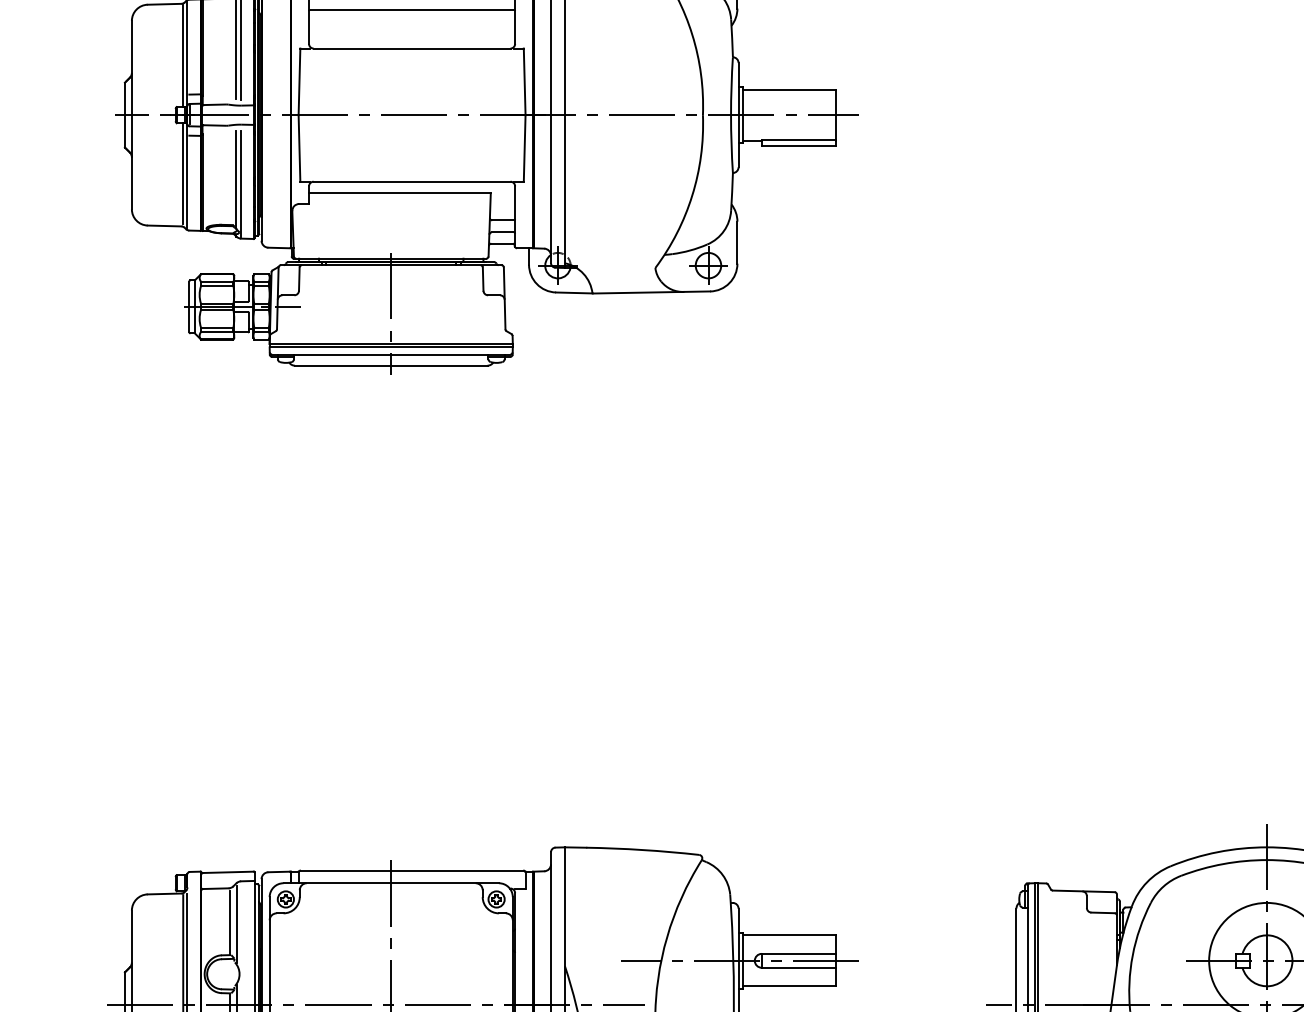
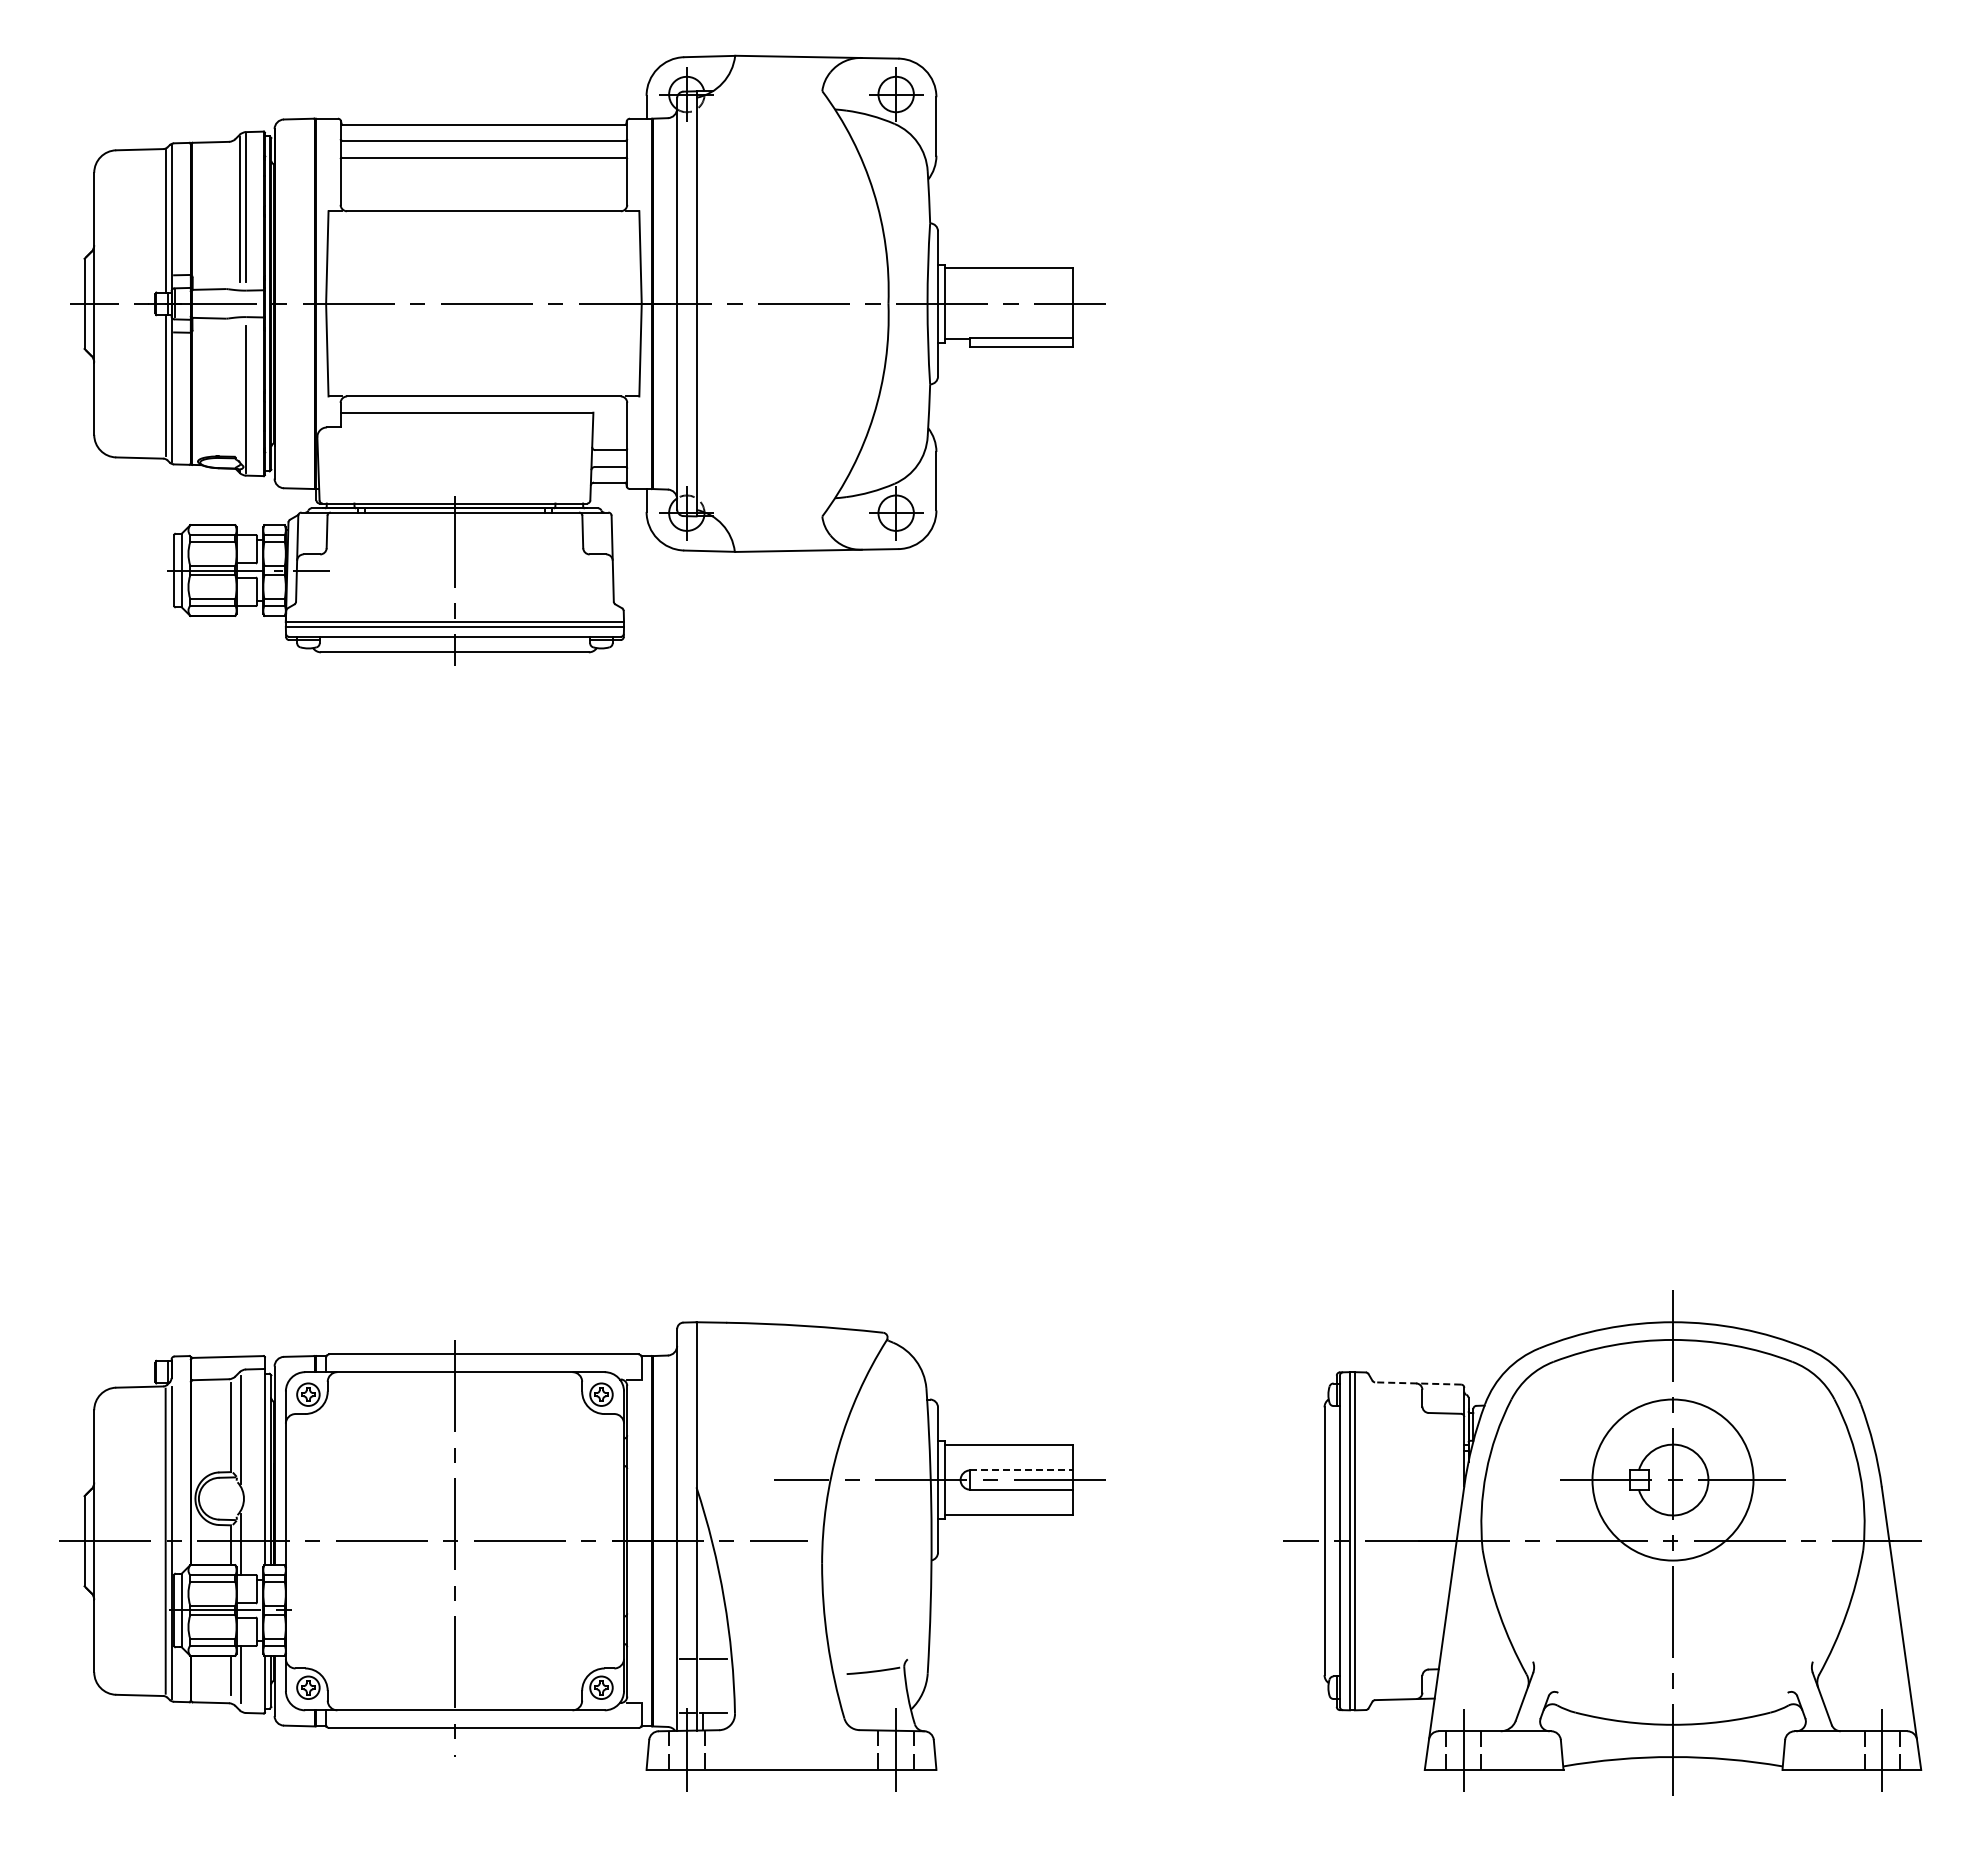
line: (236, 178) -> (239, 392), removed
line: (1083, 891) -> (1417, 1383), solid -> dashed
line: (798, 953) -> (1021, 1470), solid -> dashed

